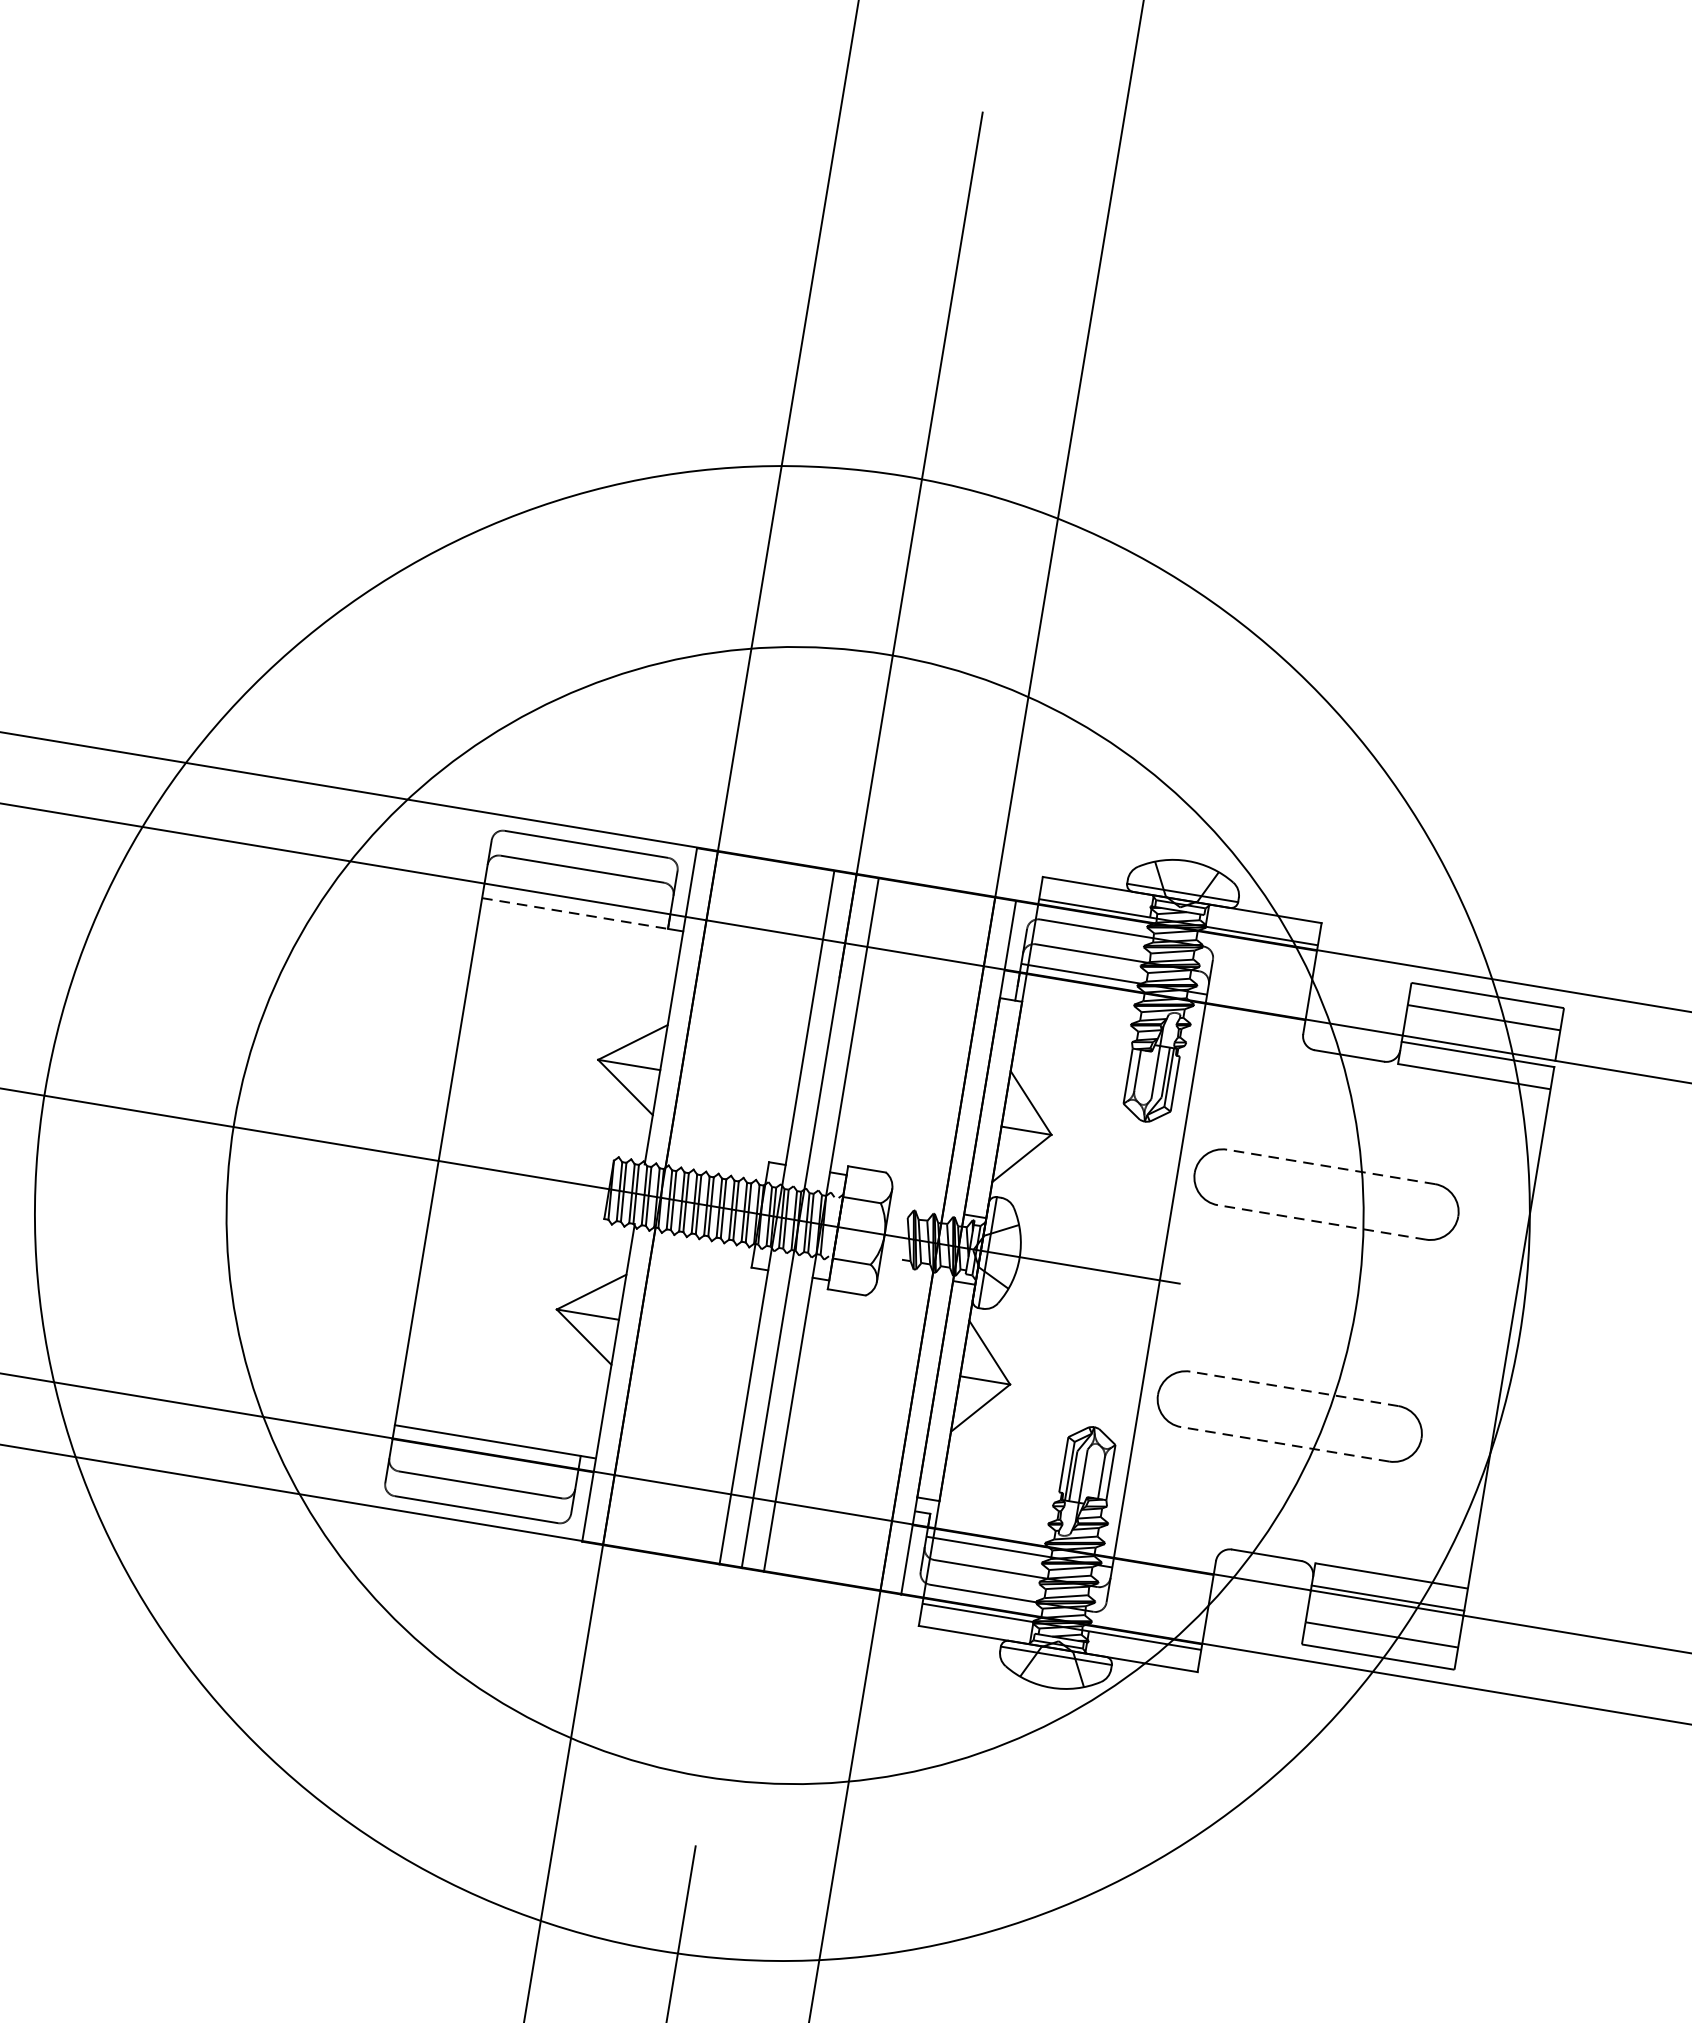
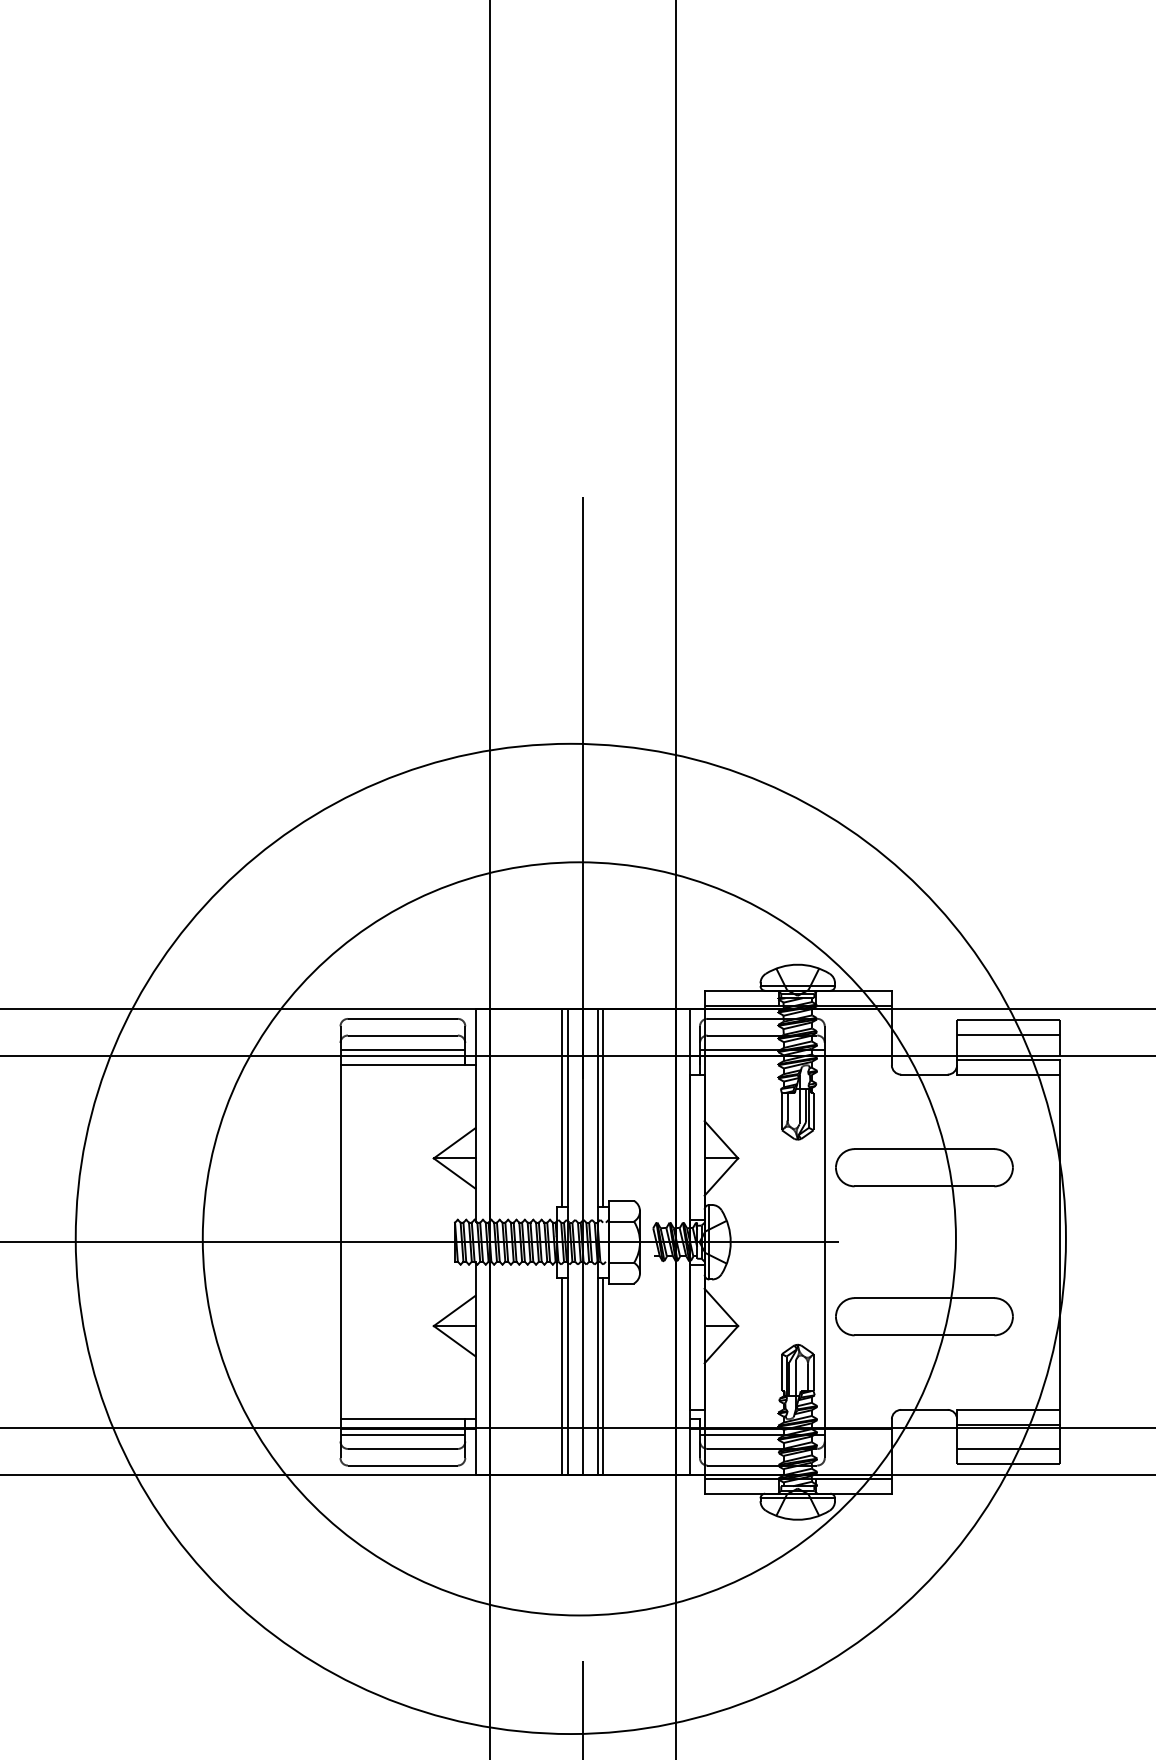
line: (578, 889) -> (402, 1049), added
line: (575, 913) -> (403, 1065), dashed -> solid
line: (802, 1015) -> (562, 1107), added
line: (863, 1025) -> (603, 1107), added
line: (1331, 1167) -> (924, 1149), dashed -> solid
line: (1321, 1222) -> (924, 1186), dashed -> solid
line: (1294, 1389) -> (924, 1298), dashed -> solid
line: (736, 1416) -> (562, 1376), added
line: (797, 1426) -> (603, 1376), added
line: (1285, 1444) -> (924, 1335), dashed -> solid
line: (483, 1463) -> (402, 1434), added

